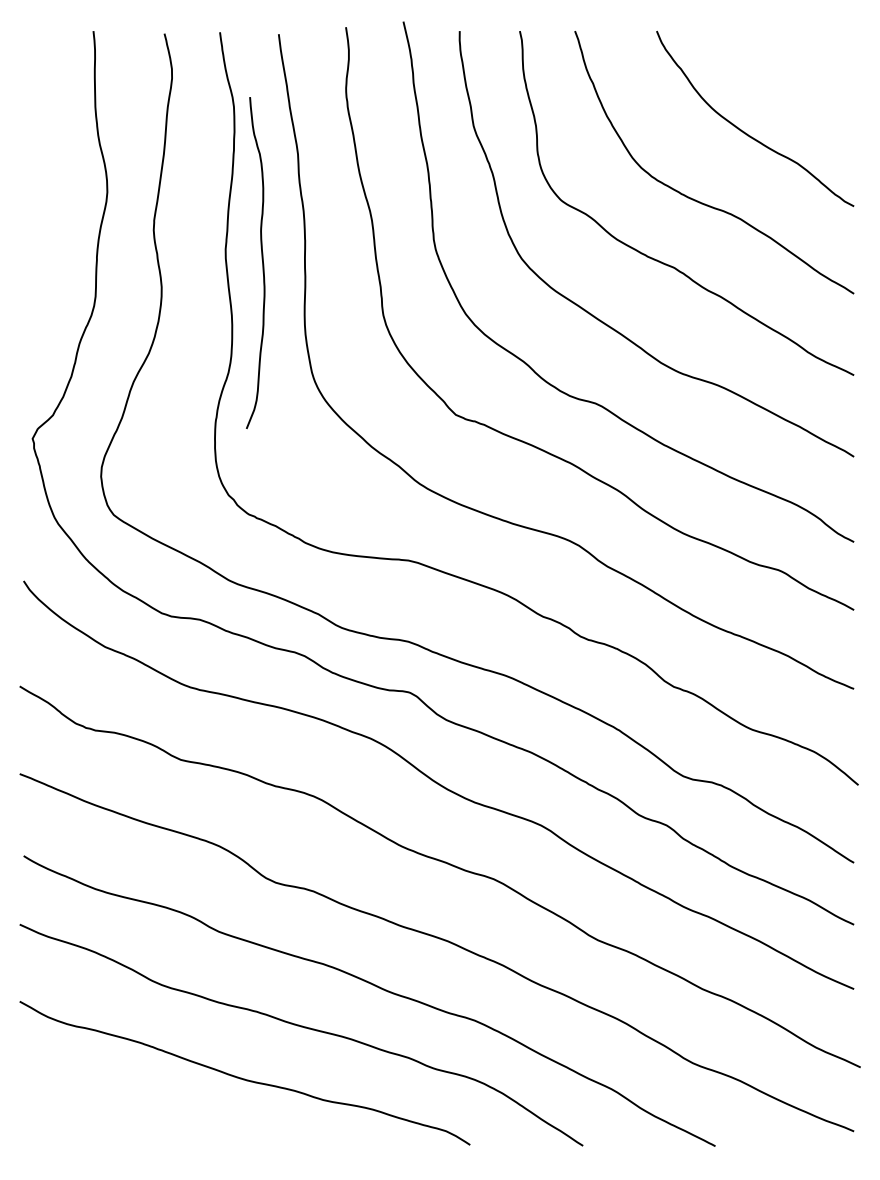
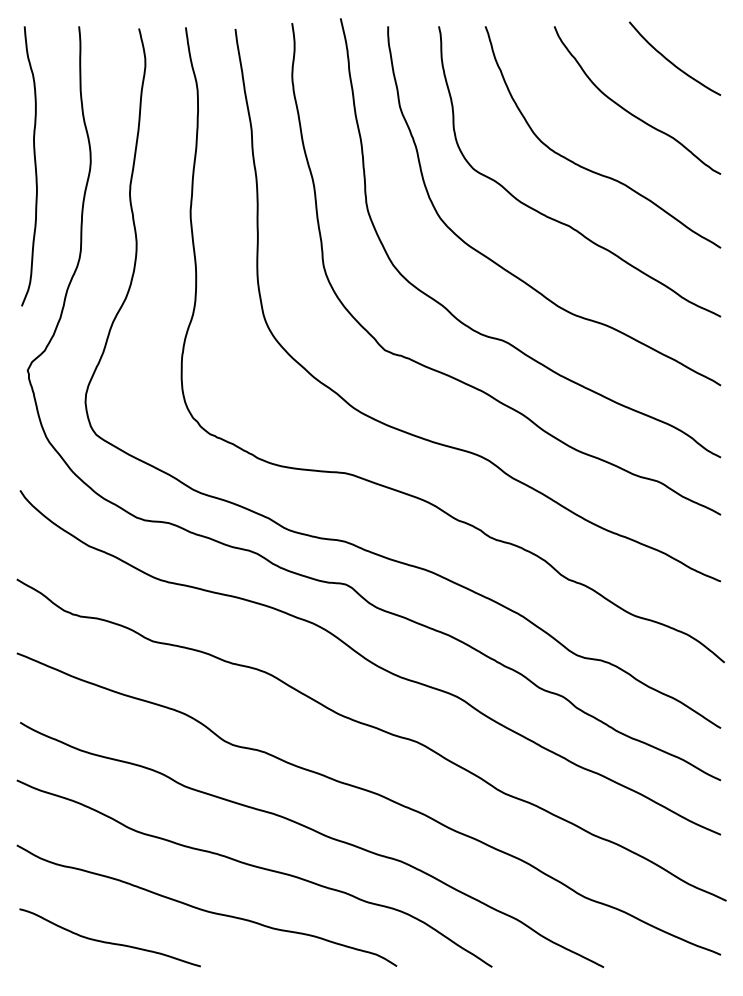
curve: (797, 74) -> (673, 62), added
curve: (262, 263) -> (35, 166), moved
curve: (129, 1116) -> (109, 942), added

